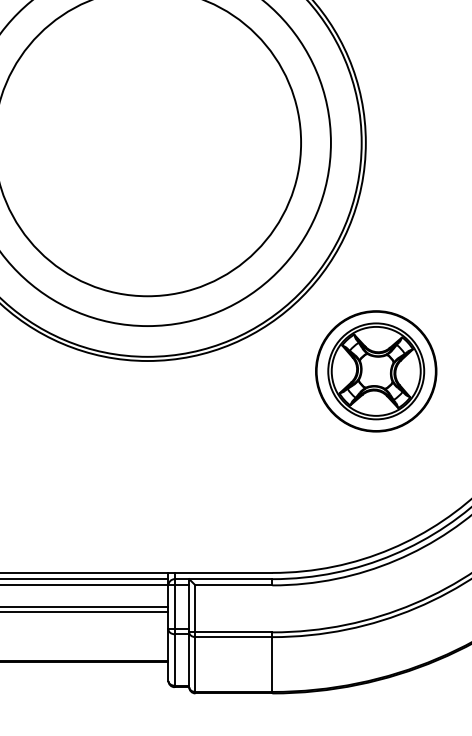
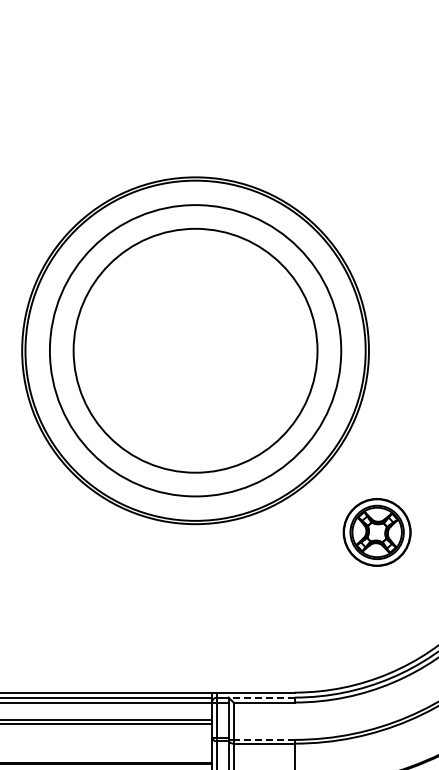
part: (375, 371) -> (376, 532), size x0.7
line: (230, 579) -> (261, 697), solid -> dashed
line: (234, 631) -> (264, 739), solid -> dashed

